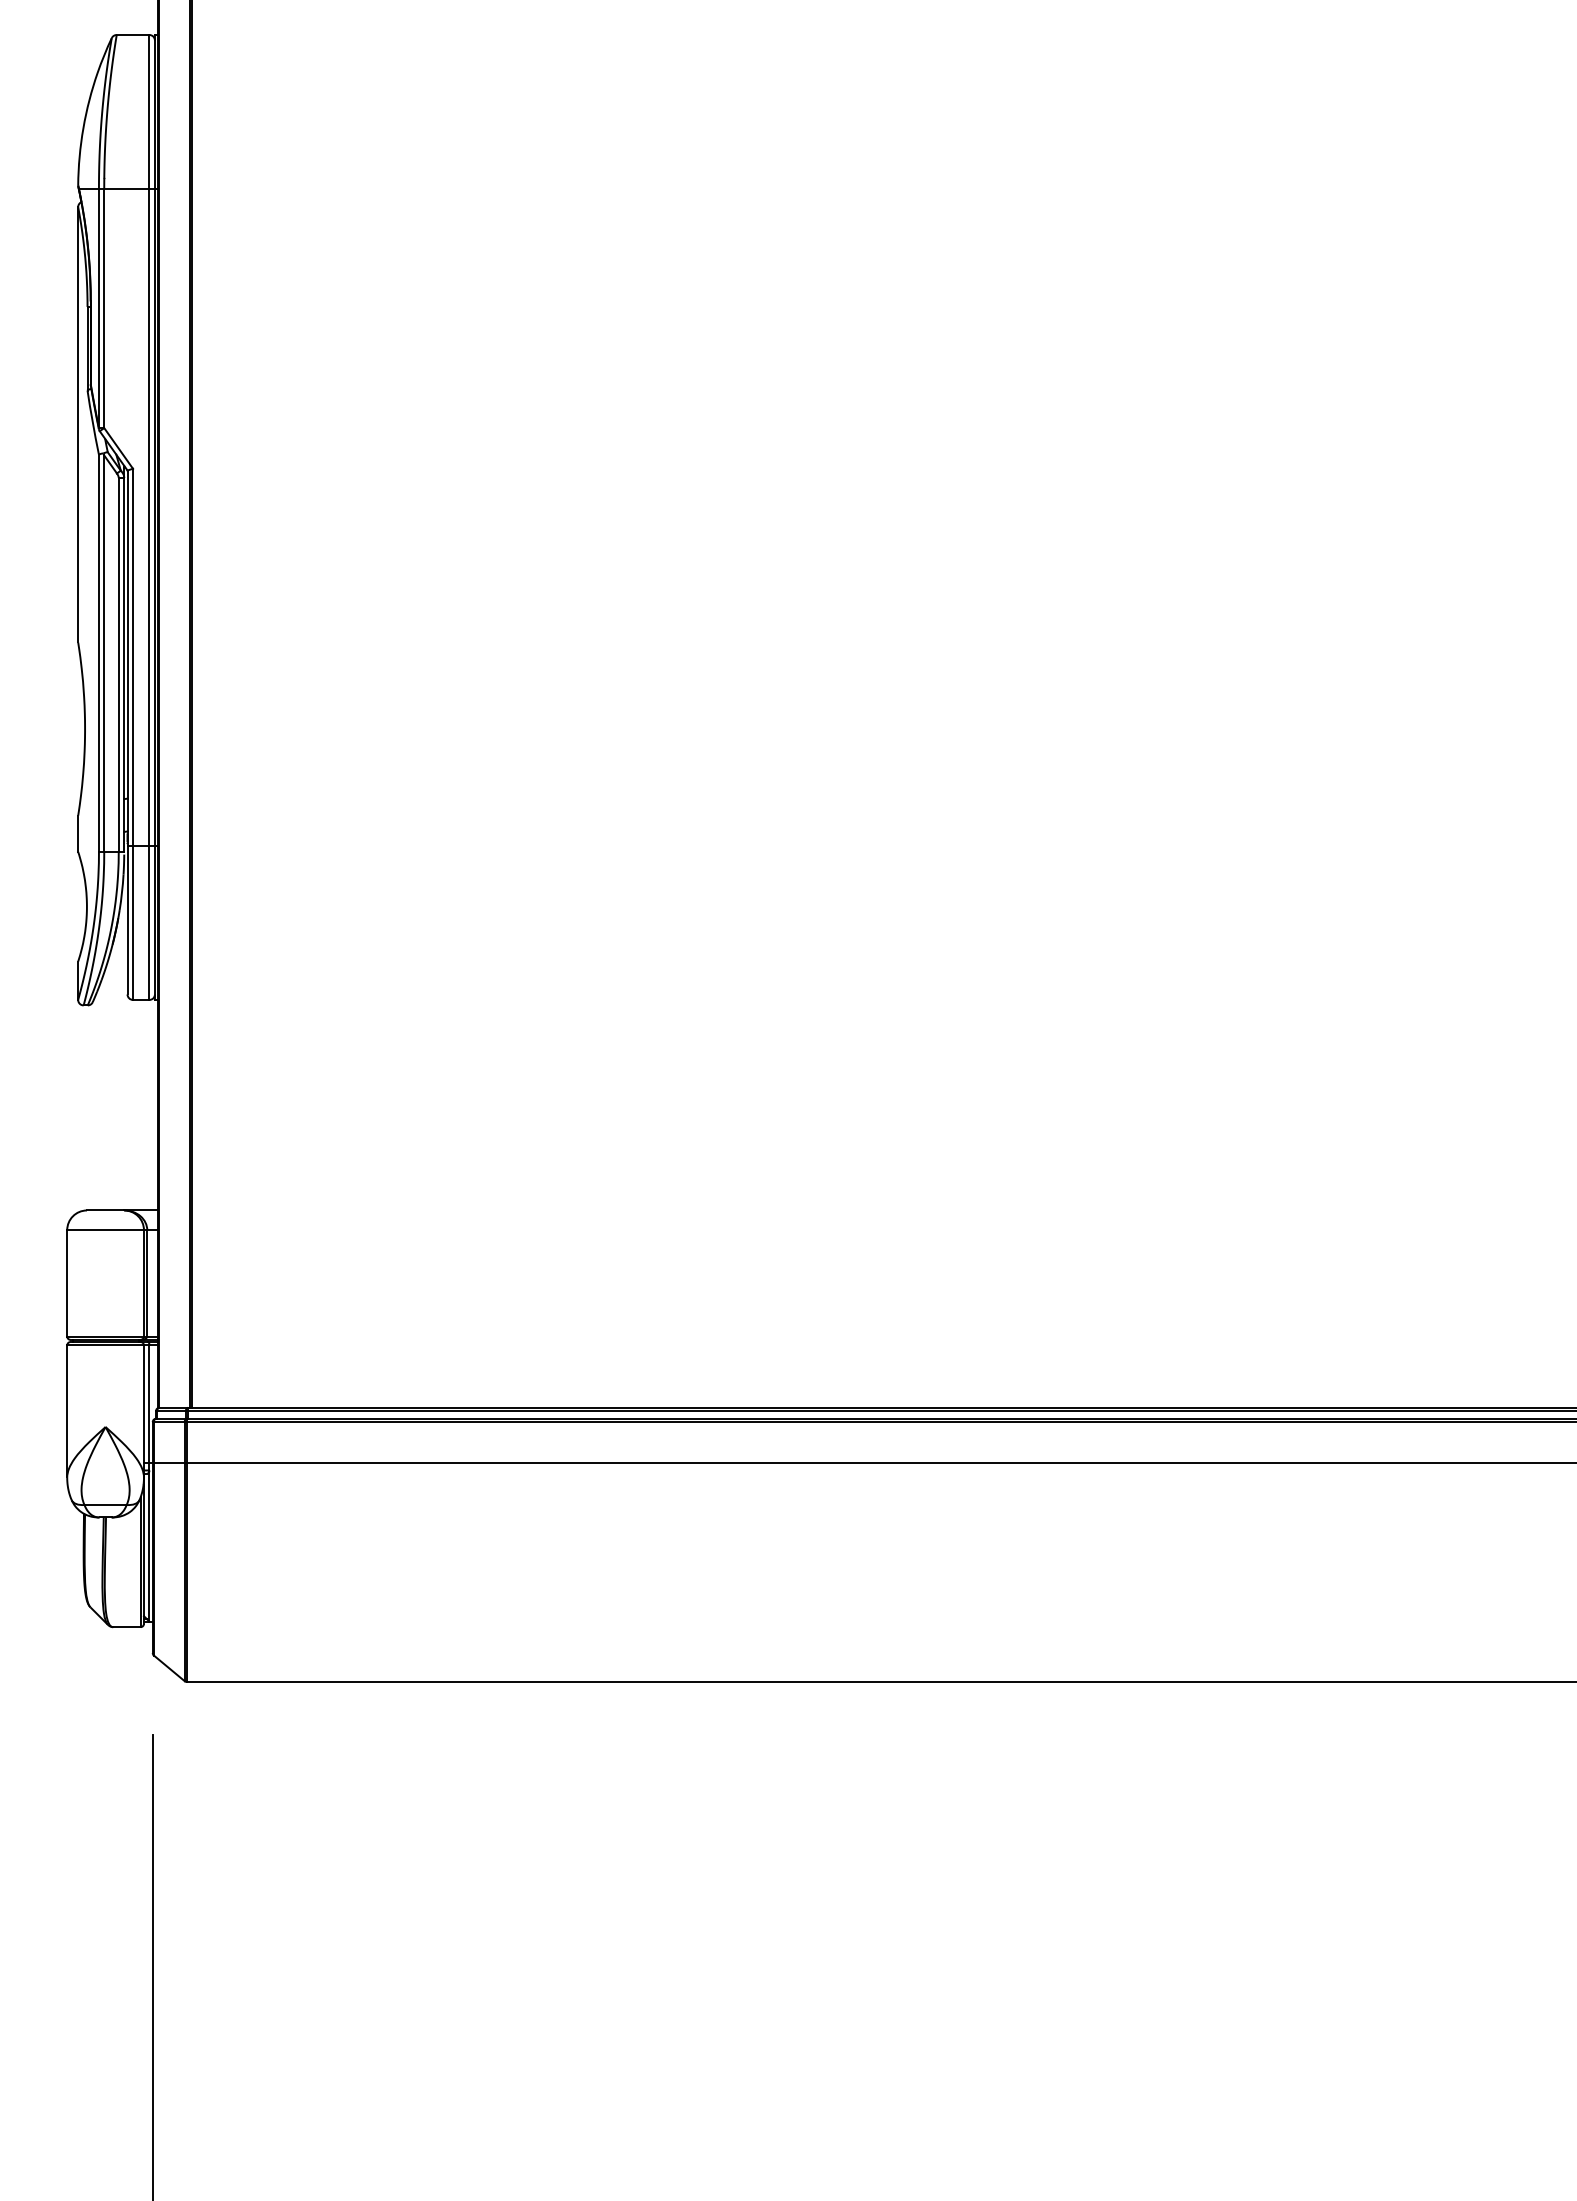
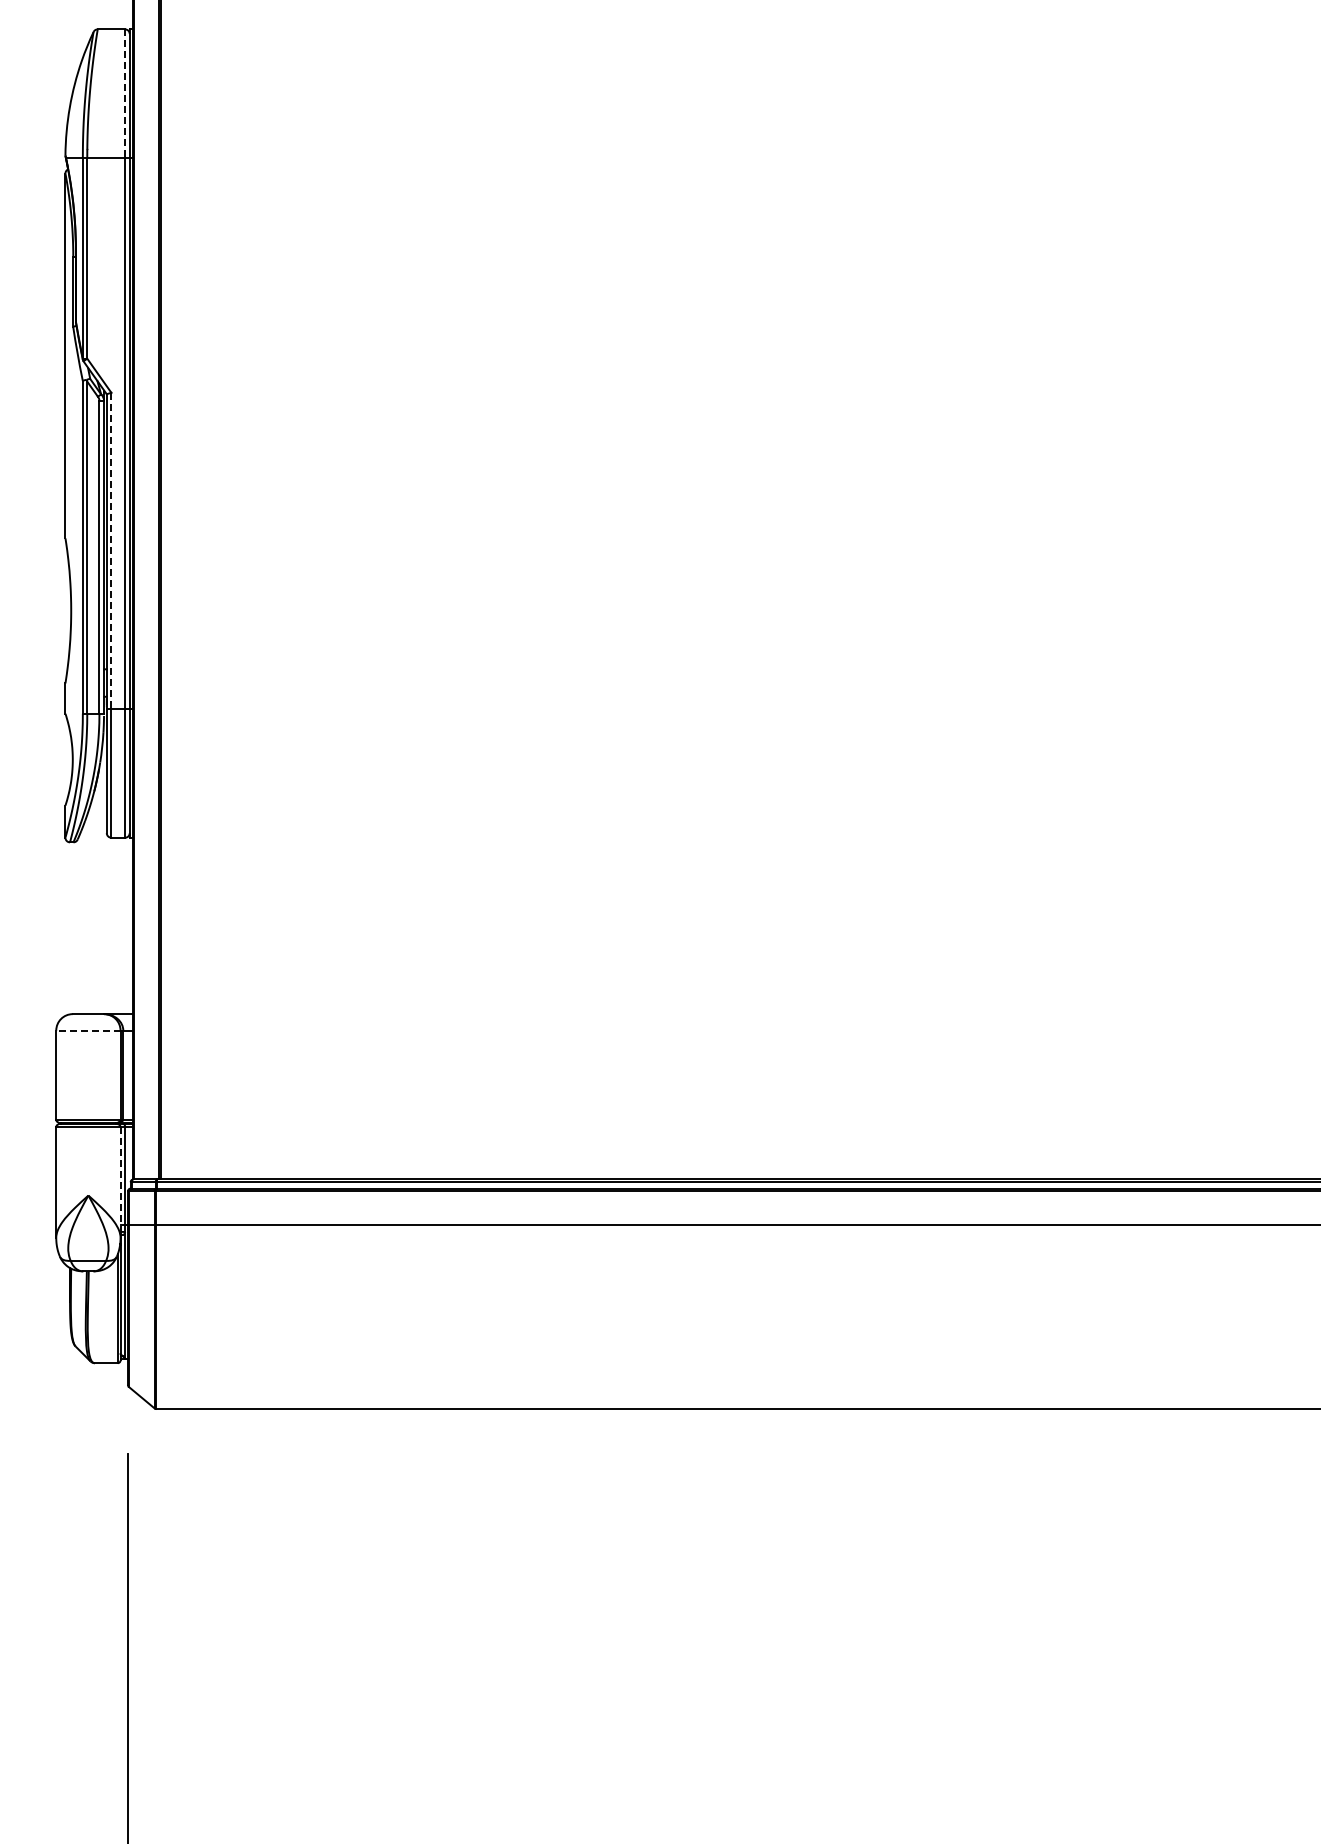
line: (149, 112) -> (125, 94), solid -> dashed
line: (133, 658) -> (111, 551), solid -> dashed
line: (104, 1230) -> (87, 1030), solid -> dashed
line: (143, 1407) -> (120, 1179), solid -> dashed

